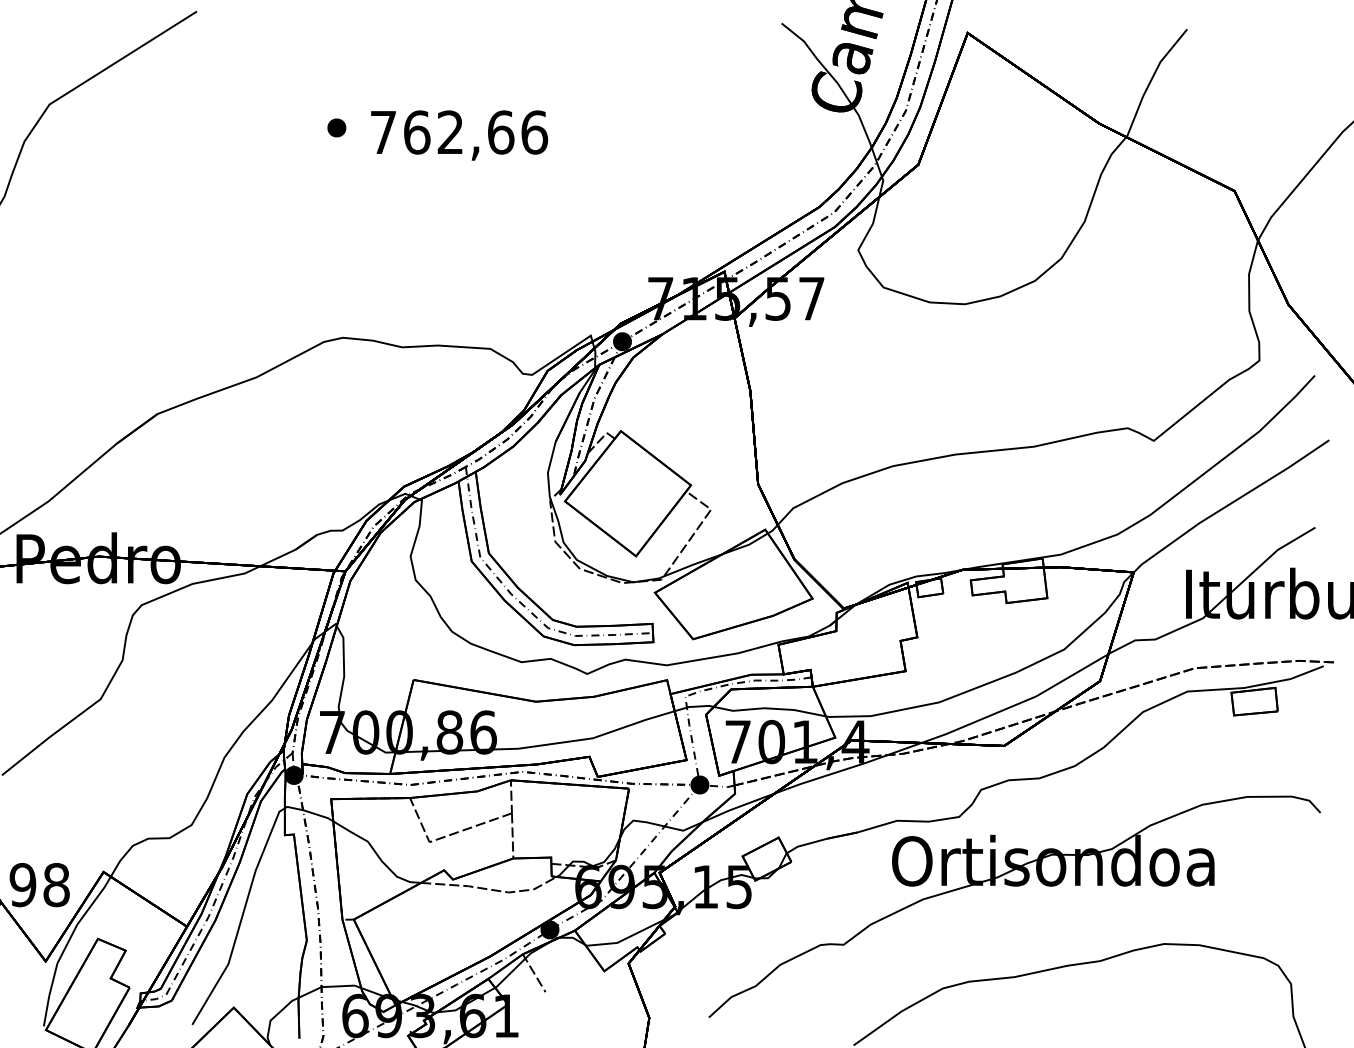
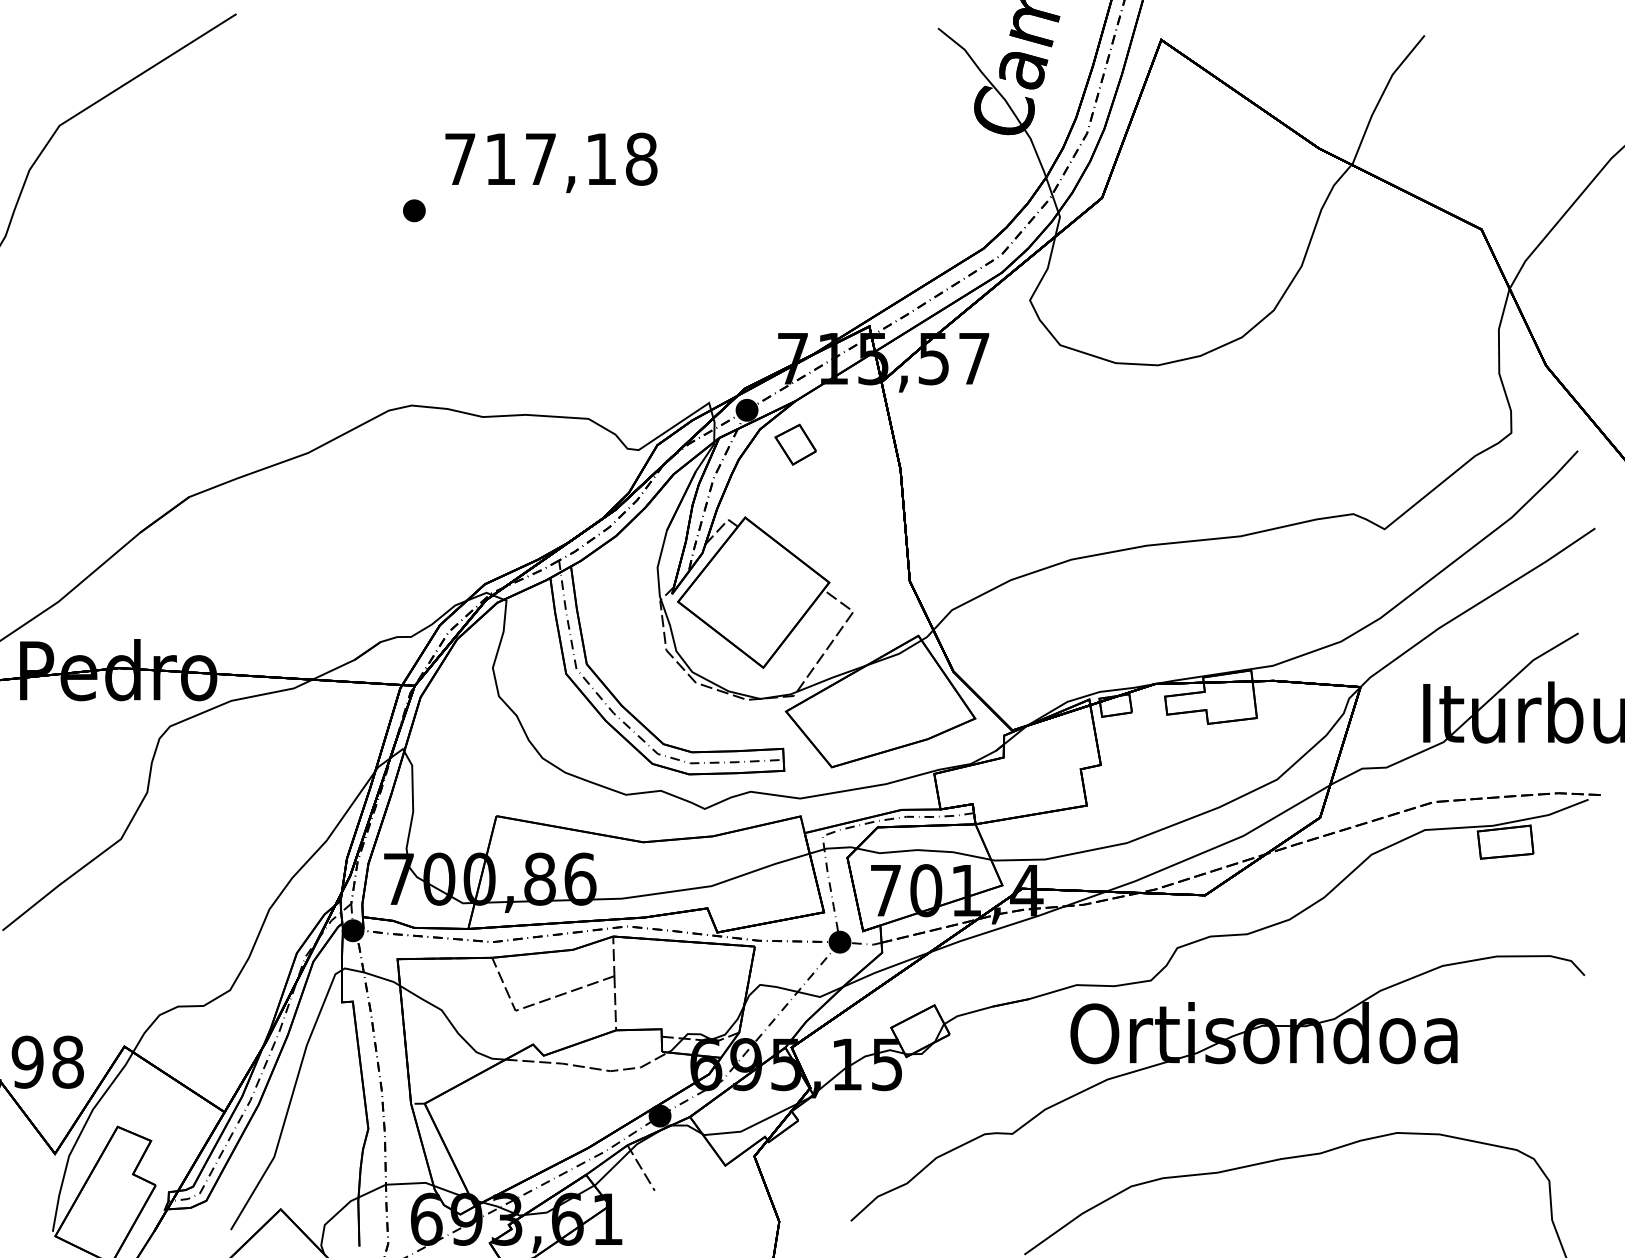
part: (336, 127) -> (414, 210), moved
text: (476, 131) -> (571, 158), 762,66 -> 717,18
part: (662, 370) -> (795, 444), added

